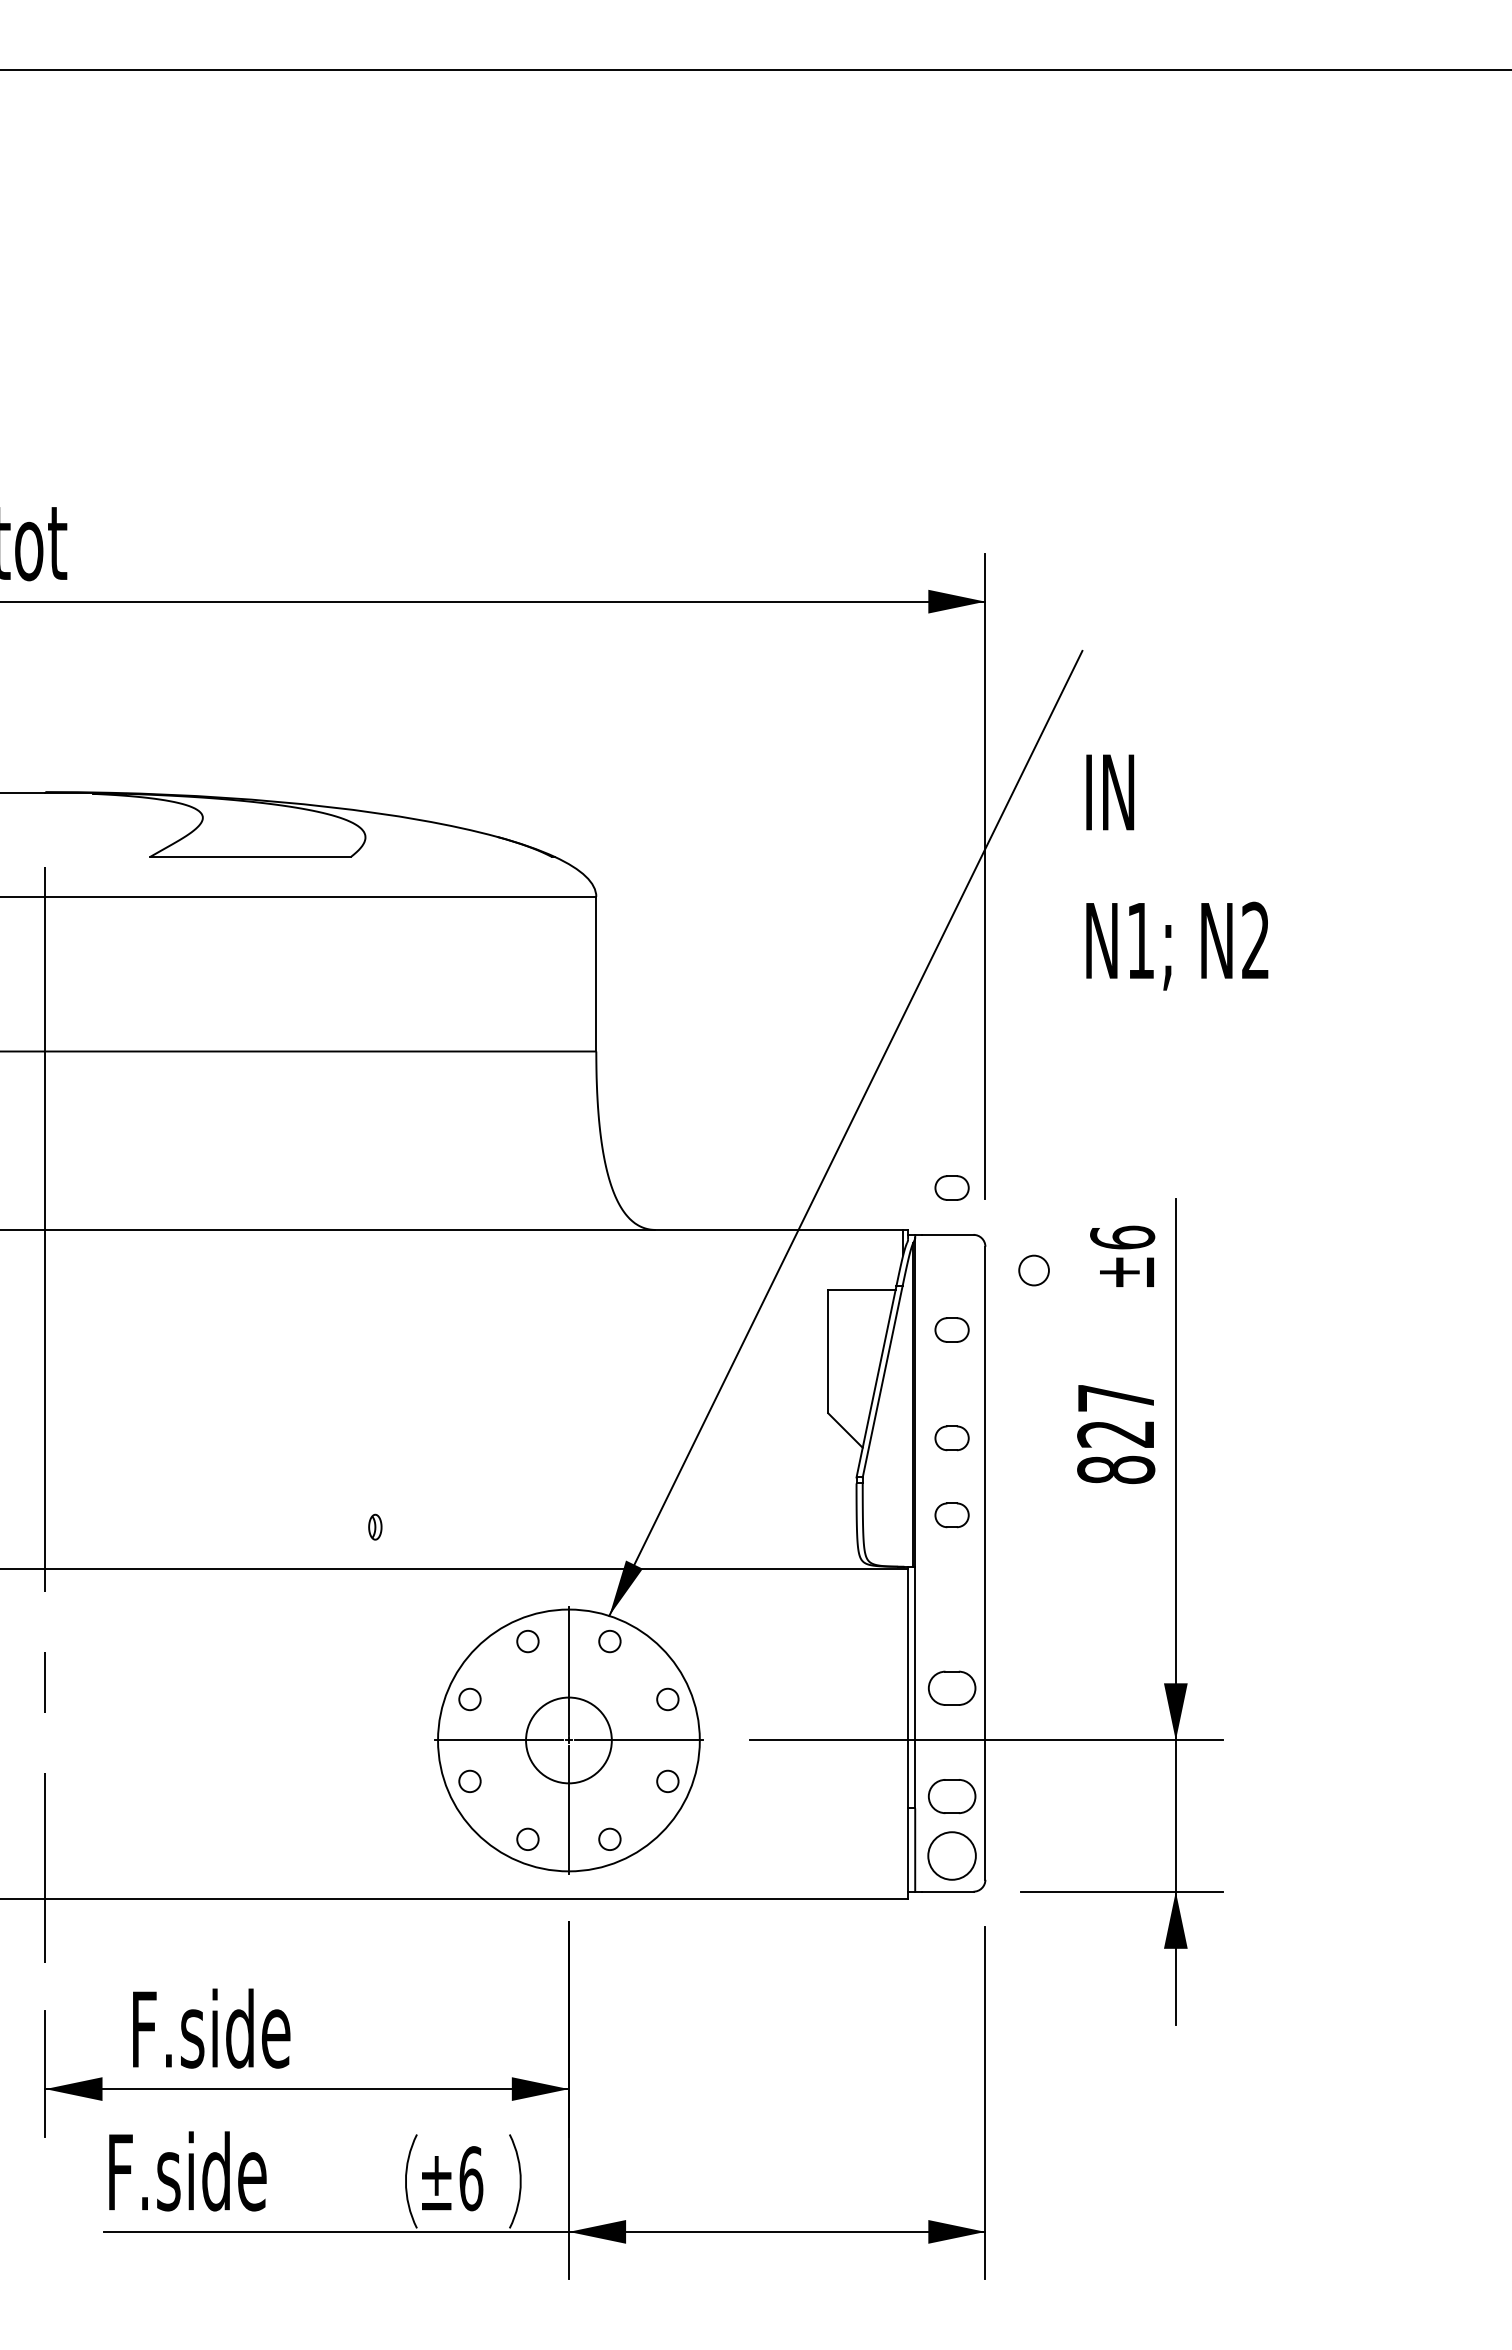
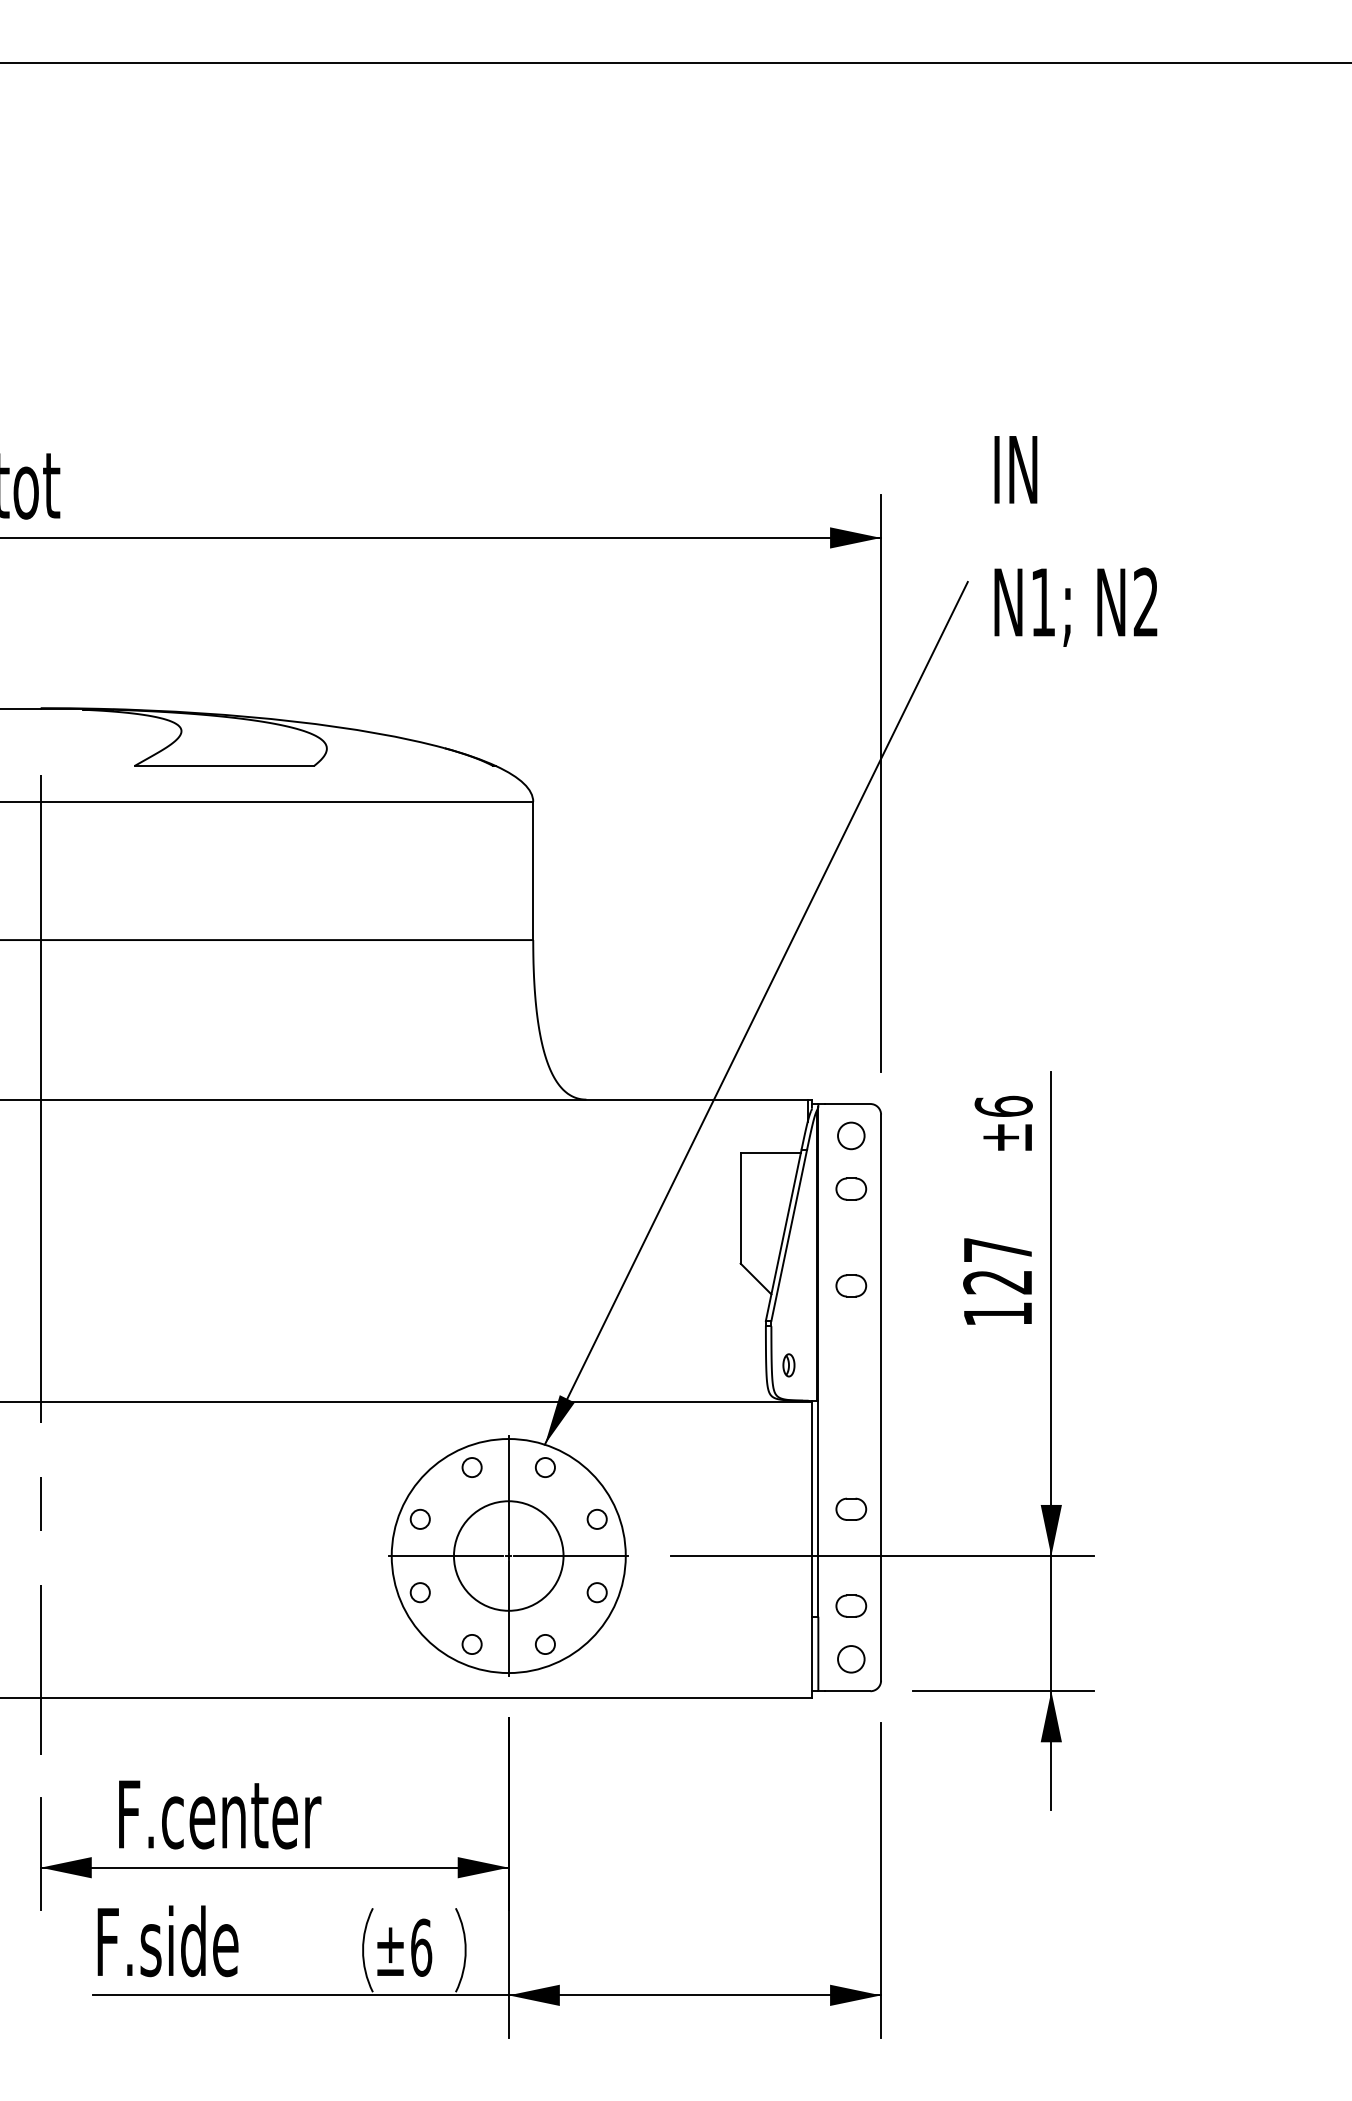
text: (1177, 872) -> (1076, 541), moved
part: (951, 1187) -> (850, 1061), removed
circle: (1033, 1270) -> (850, 1135), moved
text: (1116, 1469) -> (998, 1313), 827 -> 127
part: (951, 1515) -> (850, 1354), removed
part: (375, 1526) -> (789, 1364), moved
part: (951, 1687) -> (850, 1508), size x0.71
circle: (568, 1740) -> (508, 1556), size x1.43
part: (951, 1796) -> (850, 1606), size x0.71
circle: (951, 1855) -> (850, 1658), size x0.62
text: (270, 2028) -> (241, 1813), F.side -> F.center

